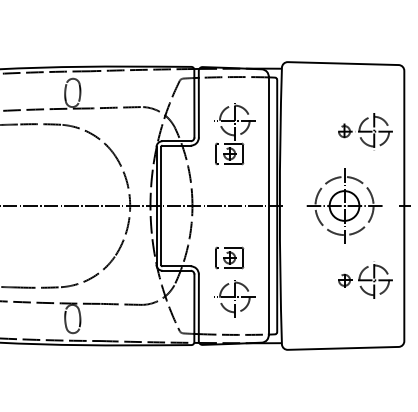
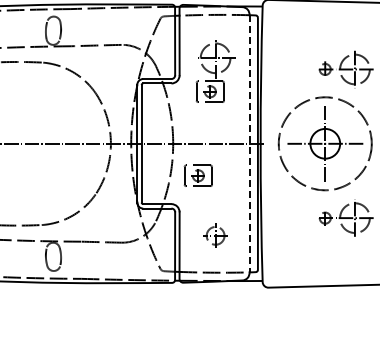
line: (268, 205) -> (249, 143), solid -> dashed
circle: (344, 205) -> (325, 143), size x1.6
part: (229, 257) -> (198, 175), moved
part: (234, 298) -> (215, 236), size x0.6

